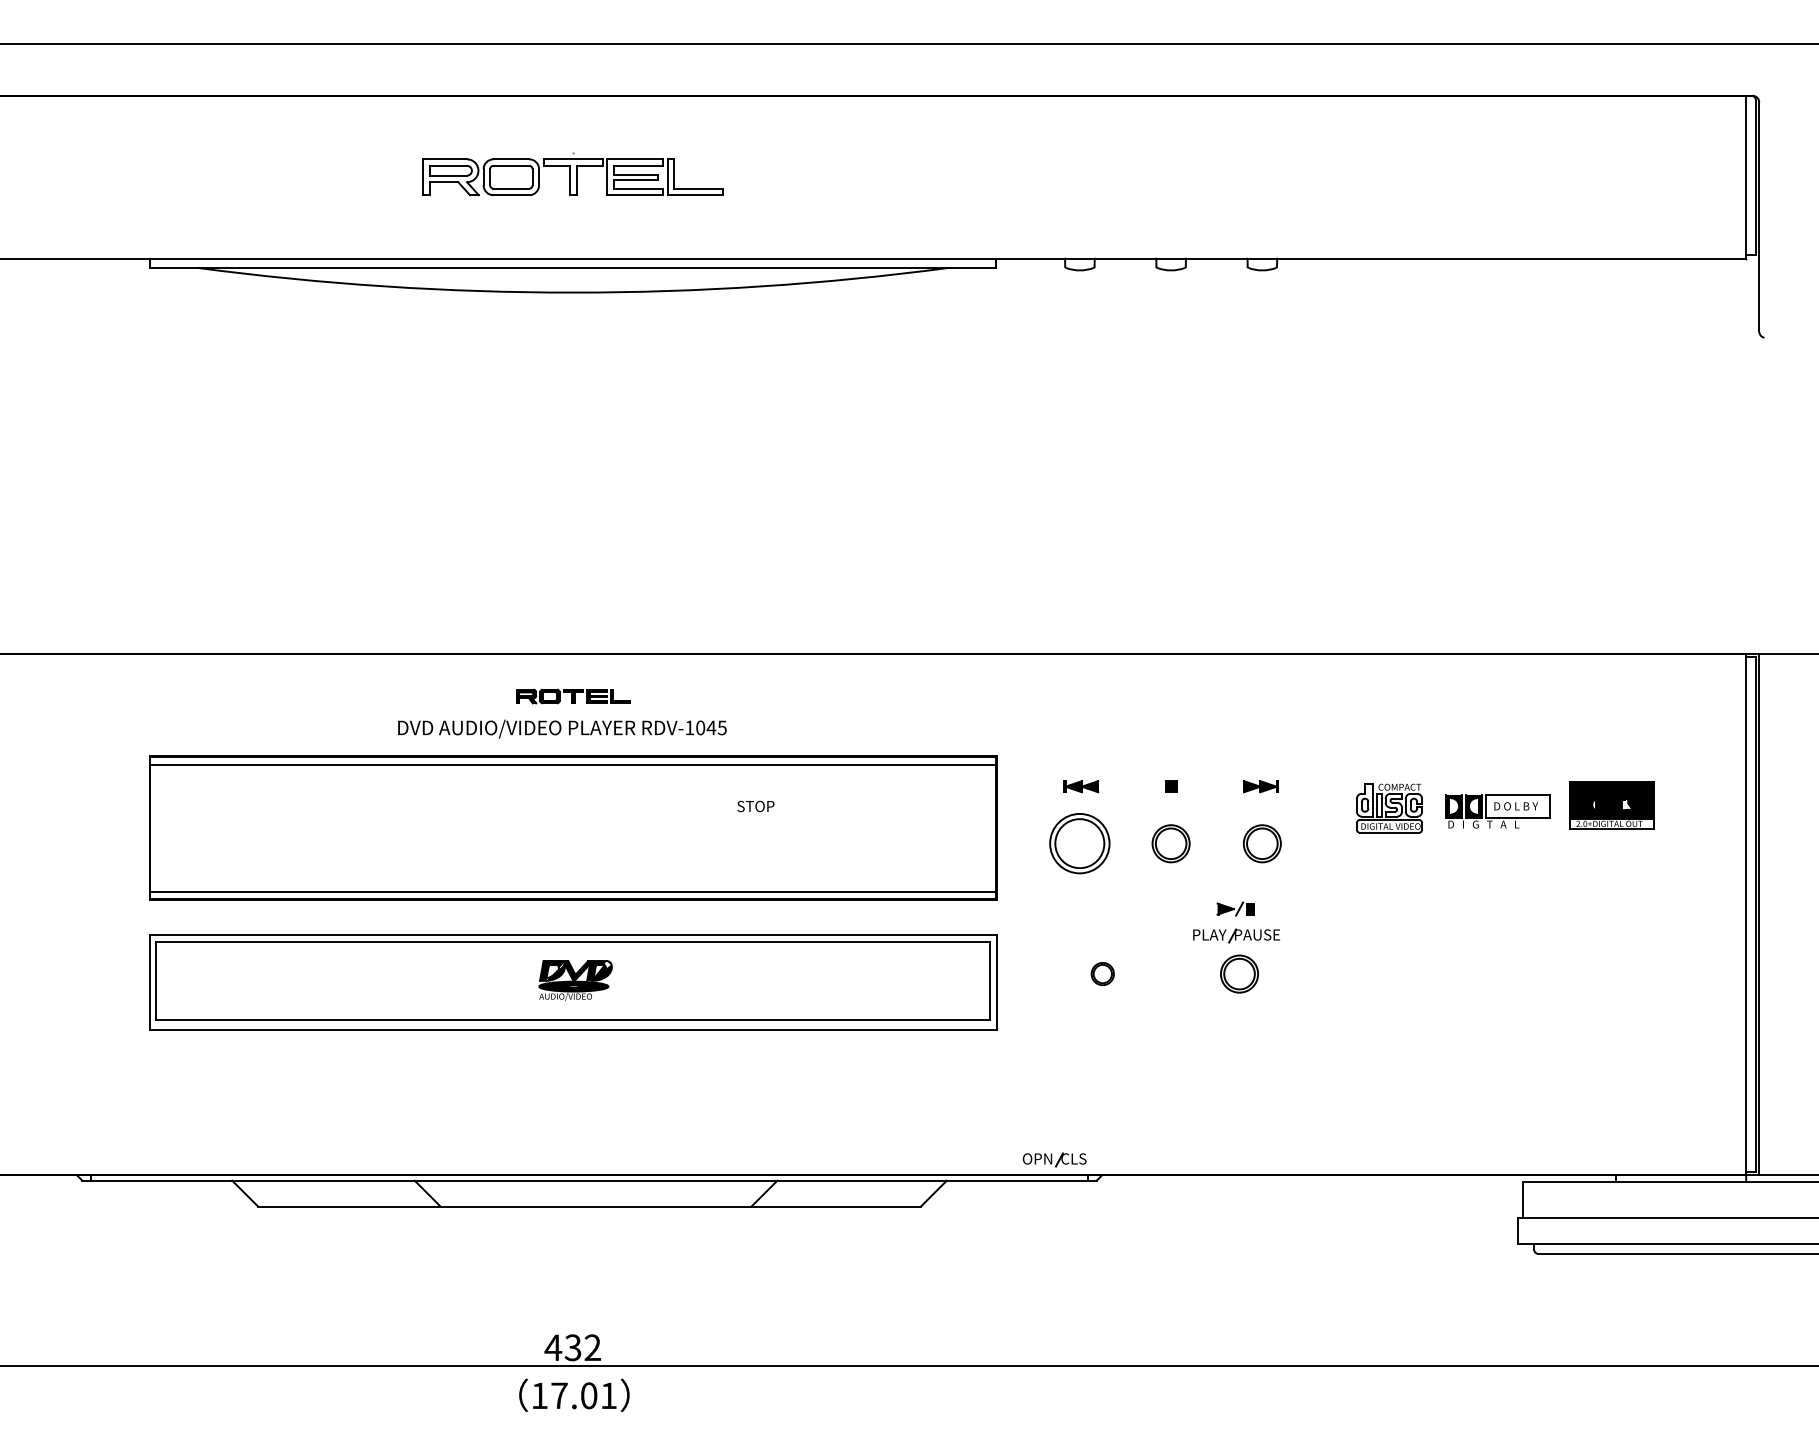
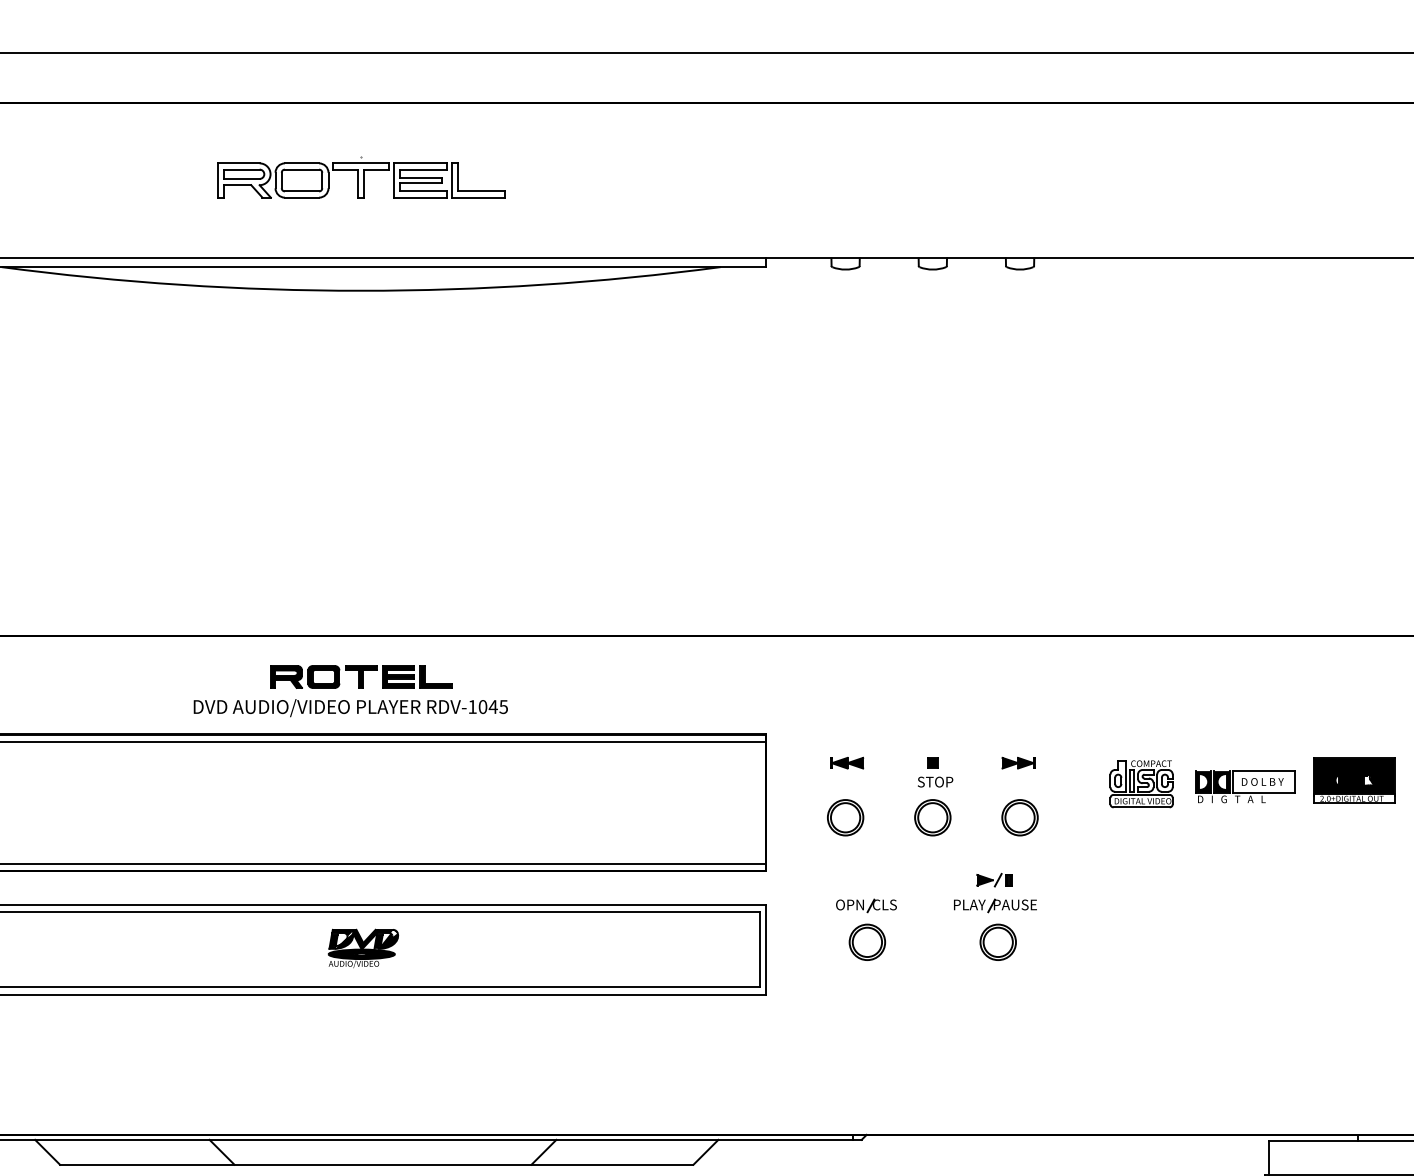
part: (573, 696) -> (361, 676), size x1.67
text: (755, 806) -> (935, 782), moved
part: (1079, 843) -> (845, 817), size x0.62
part: (1102, 973) -> (867, 941), size x1.67
part: (1054, 1159) -> (866, 905), moved

